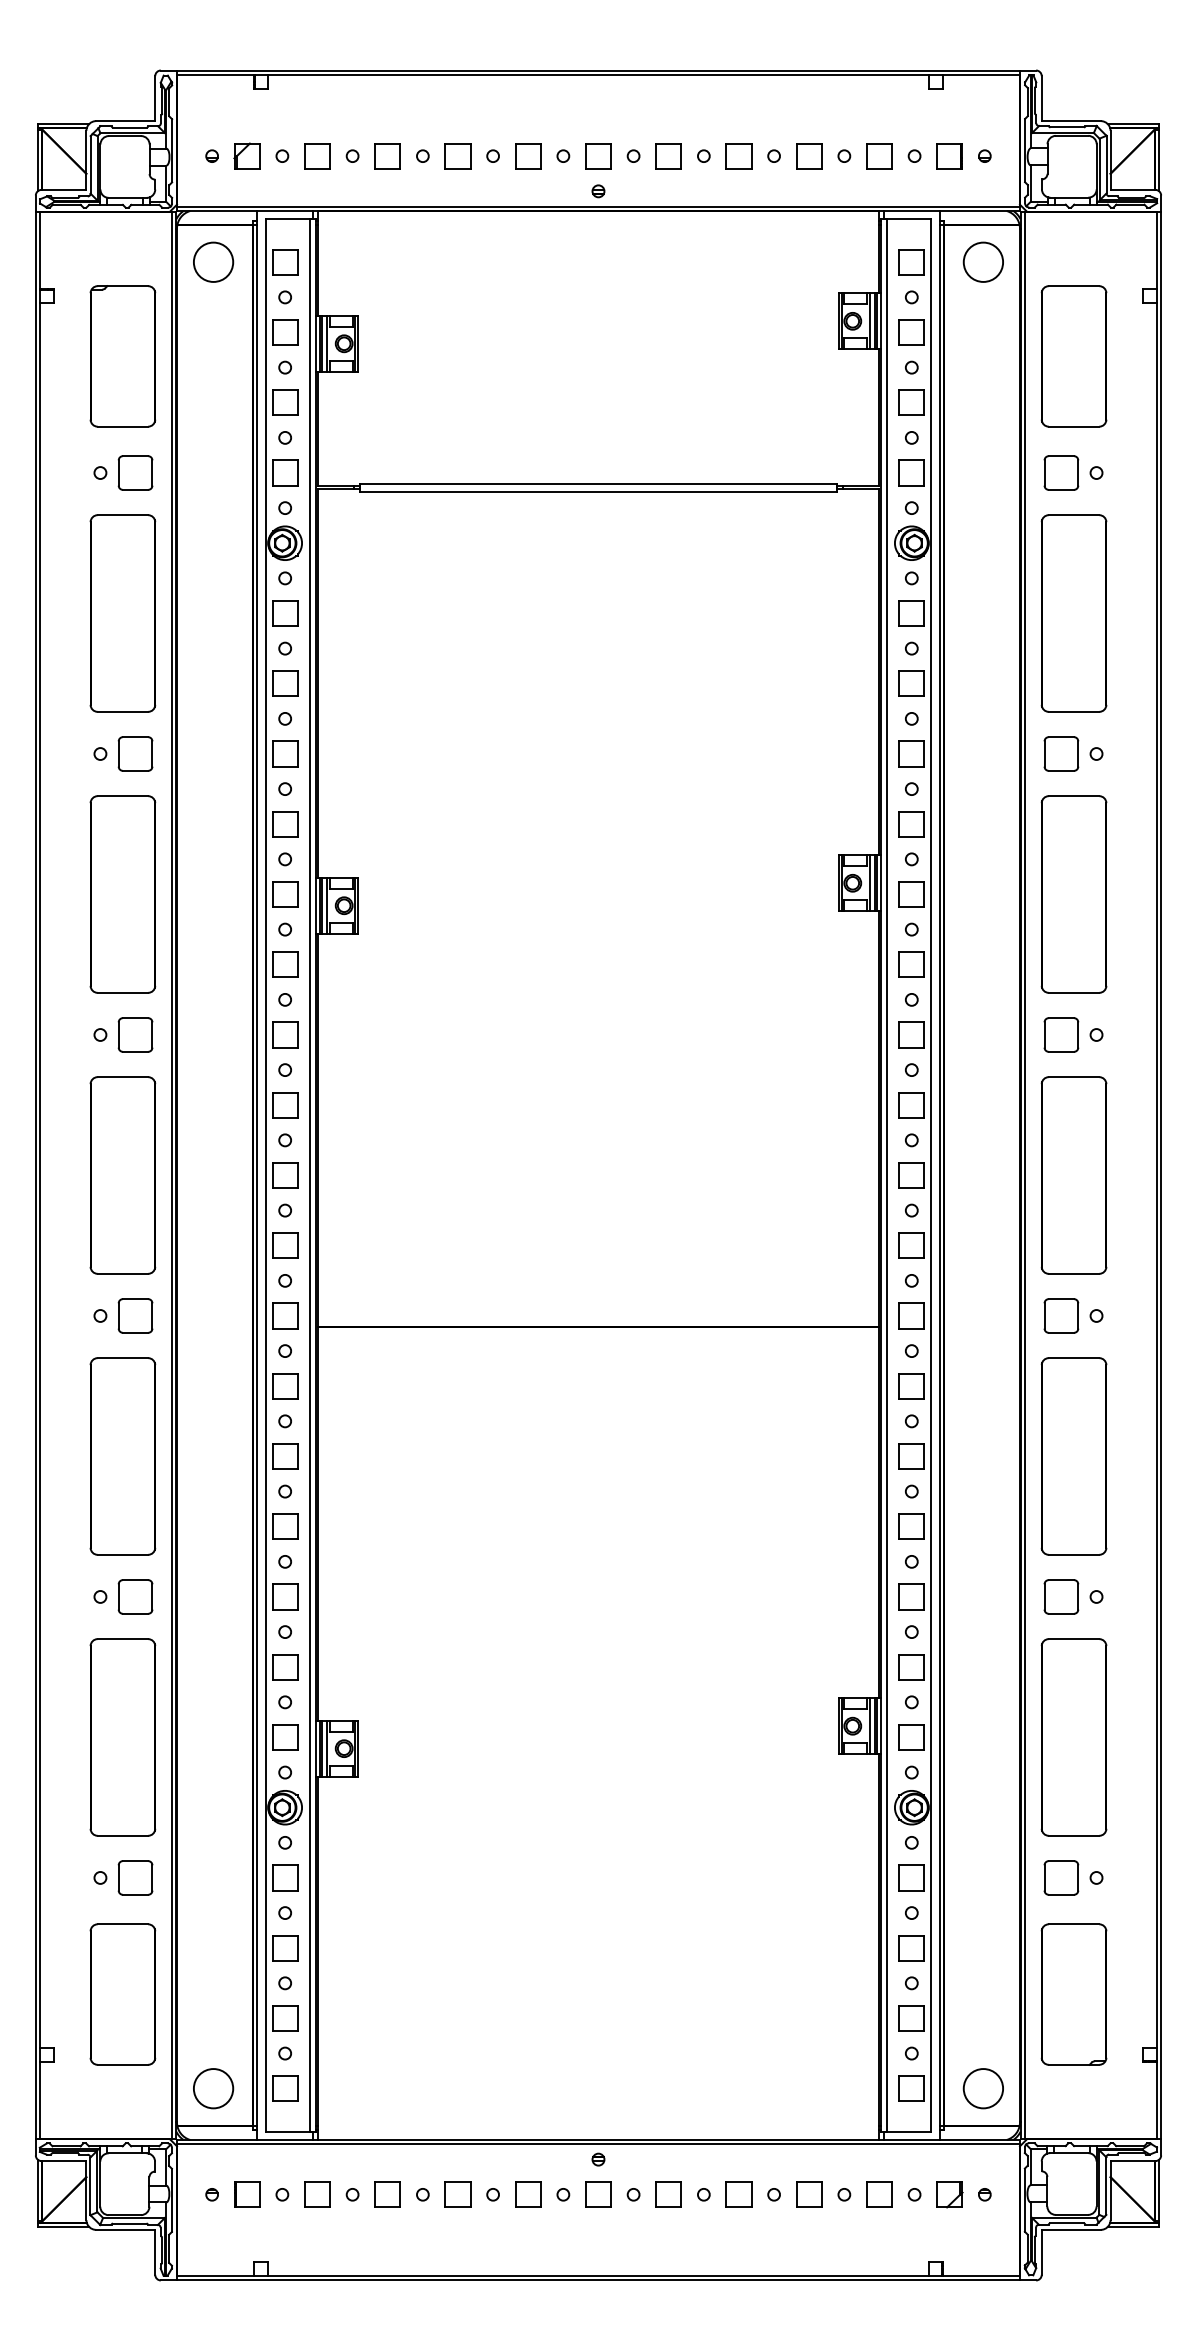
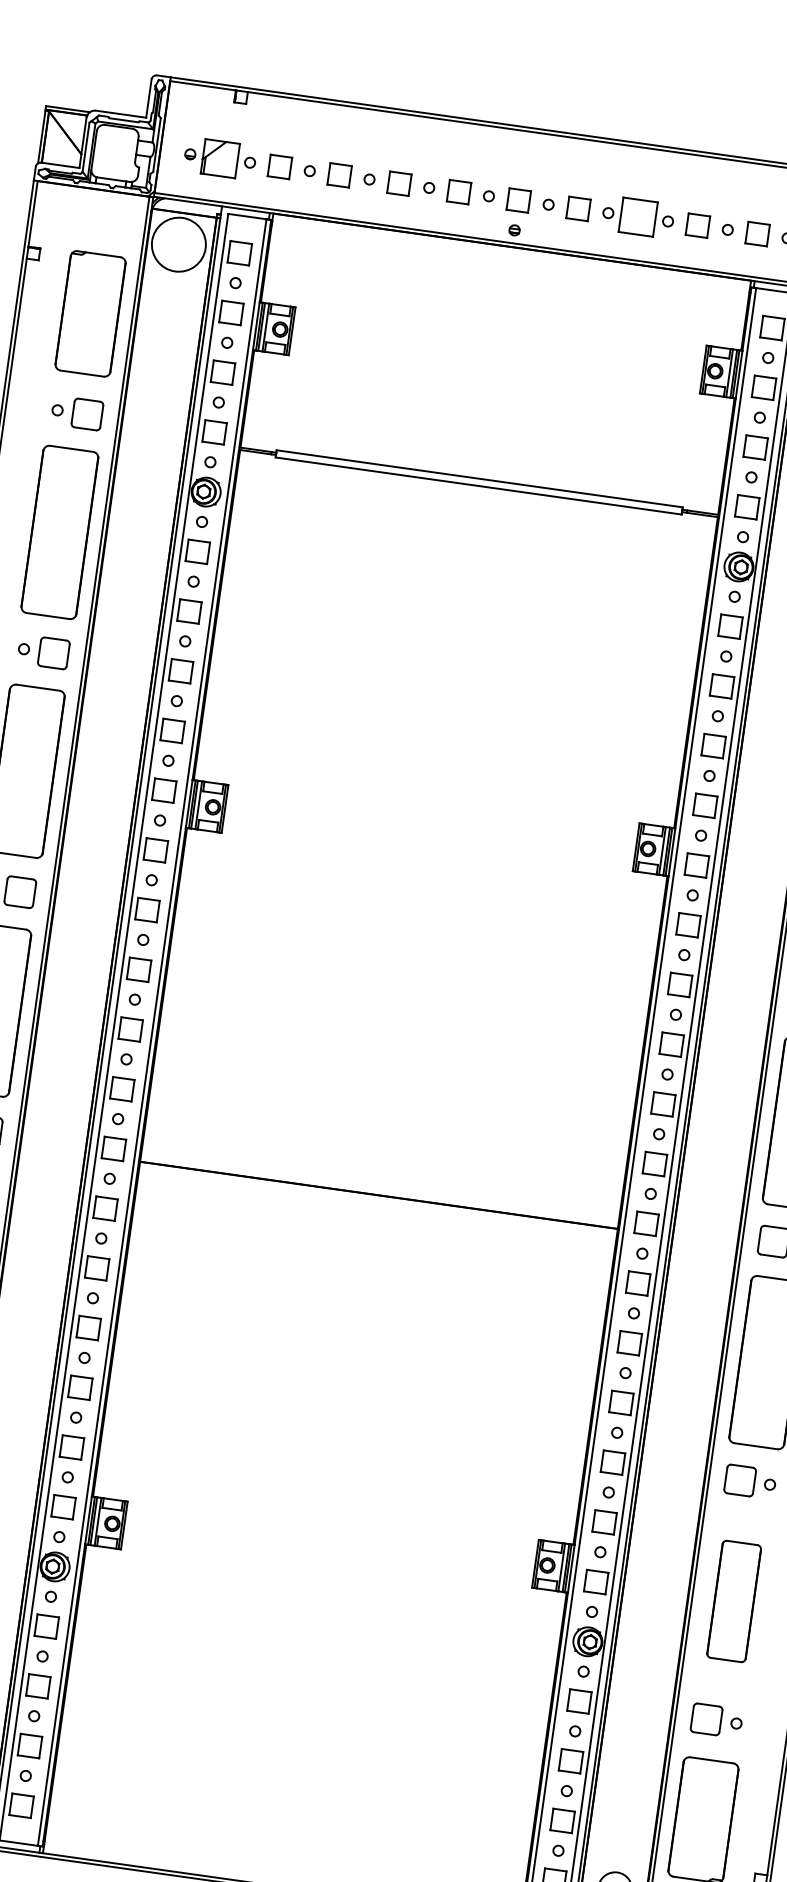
part: (246, 155) -> (219, 157), size x1.6
part: (738, 156) -> (637, 217), size x1.6
circle: (213, 261) -> (178, 244), size x1.6
part: (1073, 1737) -> (733, 1601), size x0.7

